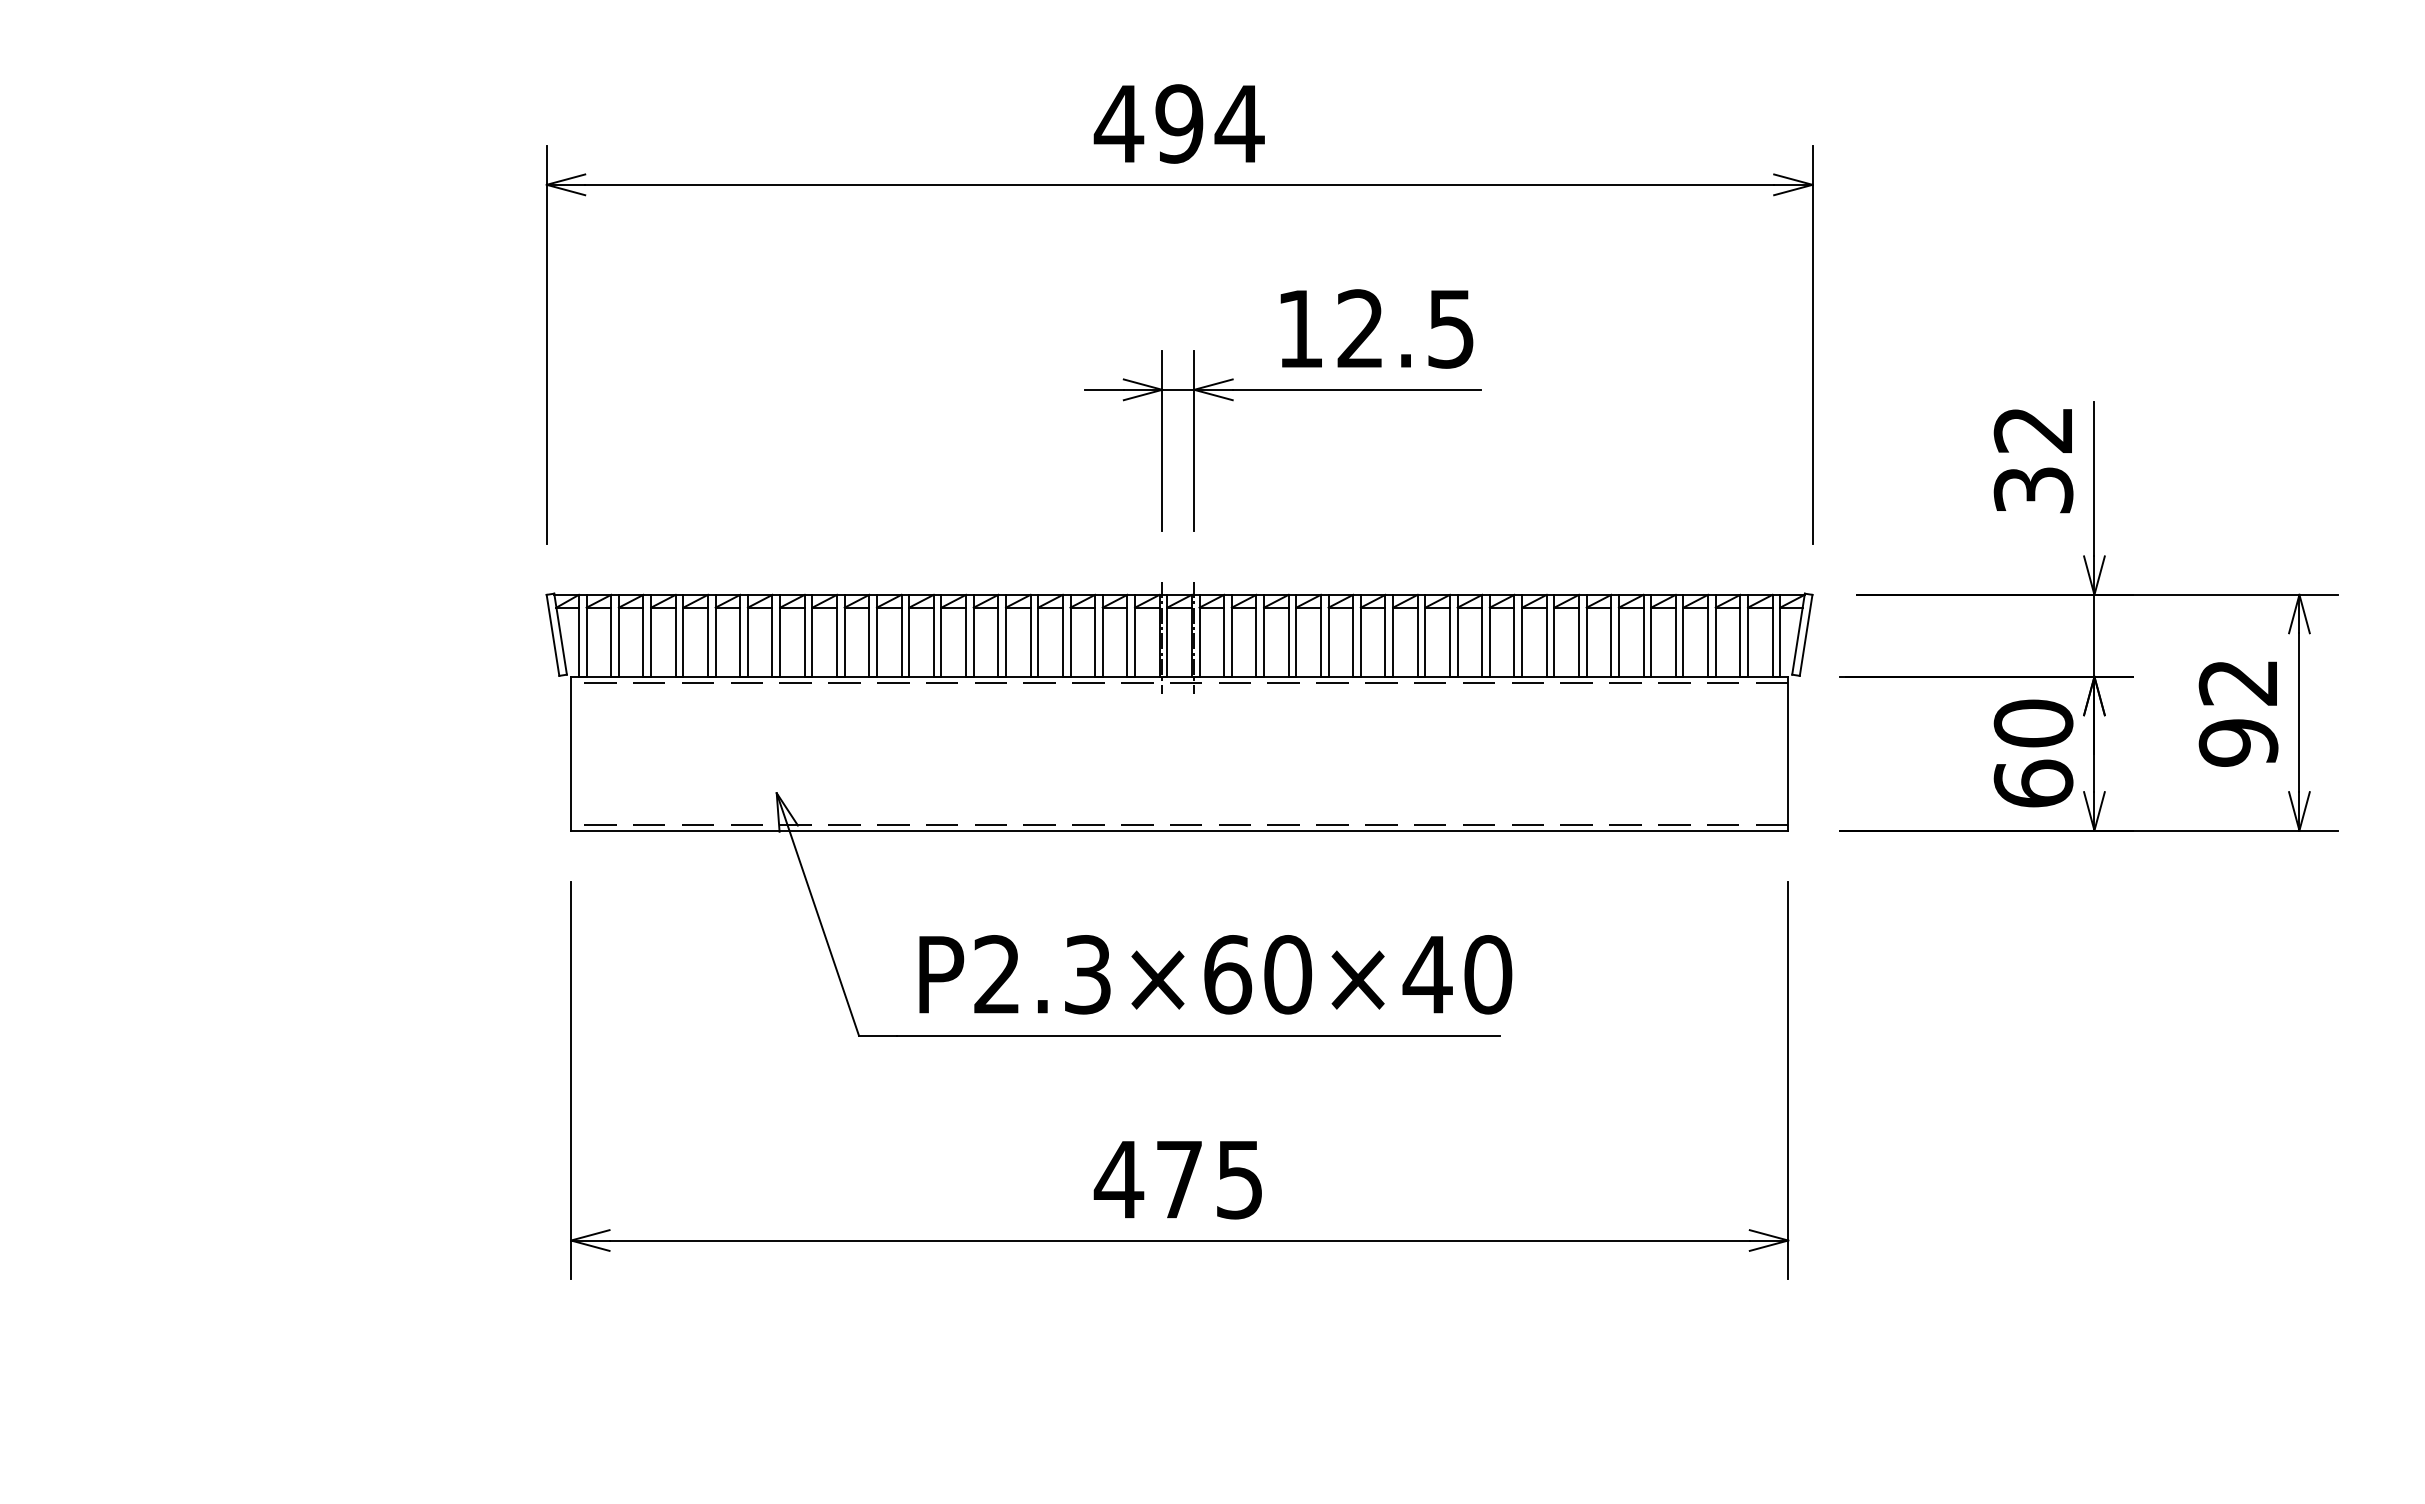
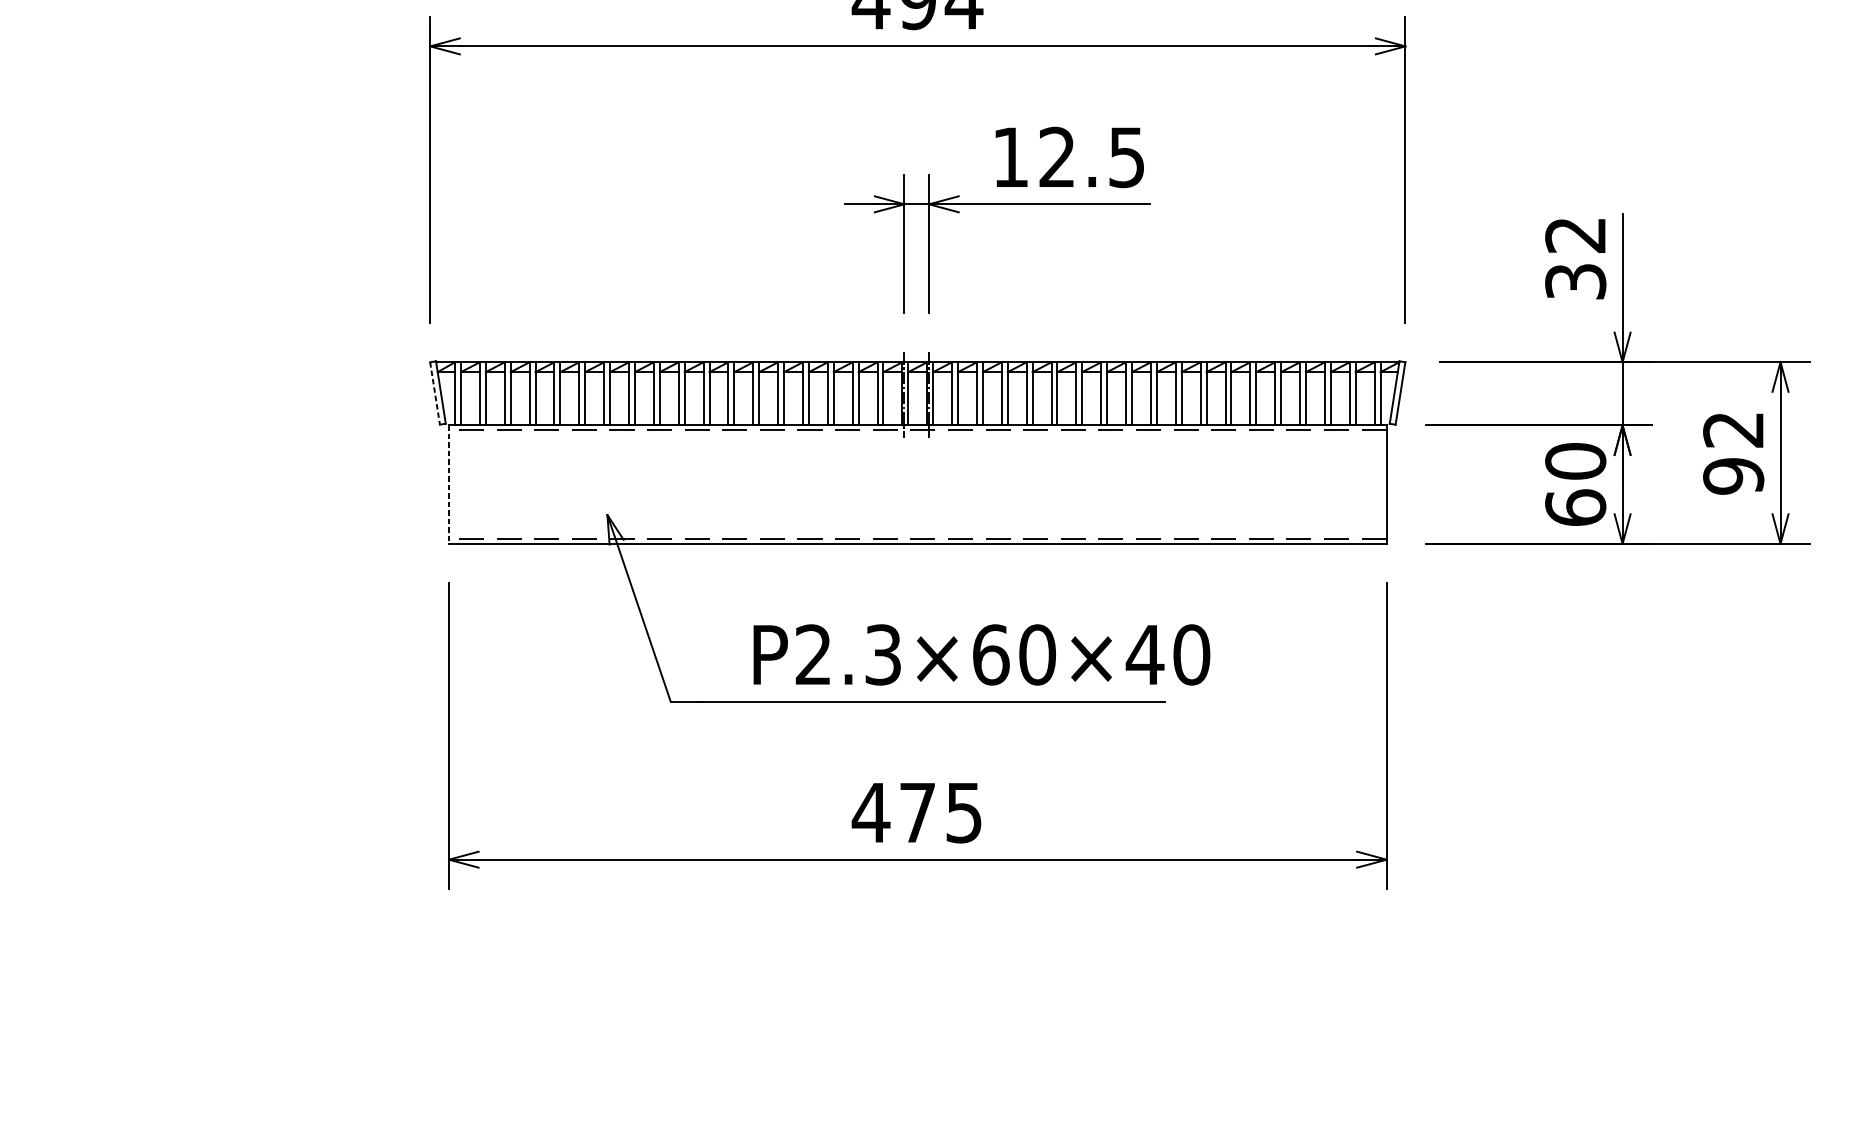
line: (553, 635) -> (435, 393), solid -> dashed
line: (571, 753) -> (449, 484), solid -> dashed
text: (1215, 974) -> (981, 654), moved

